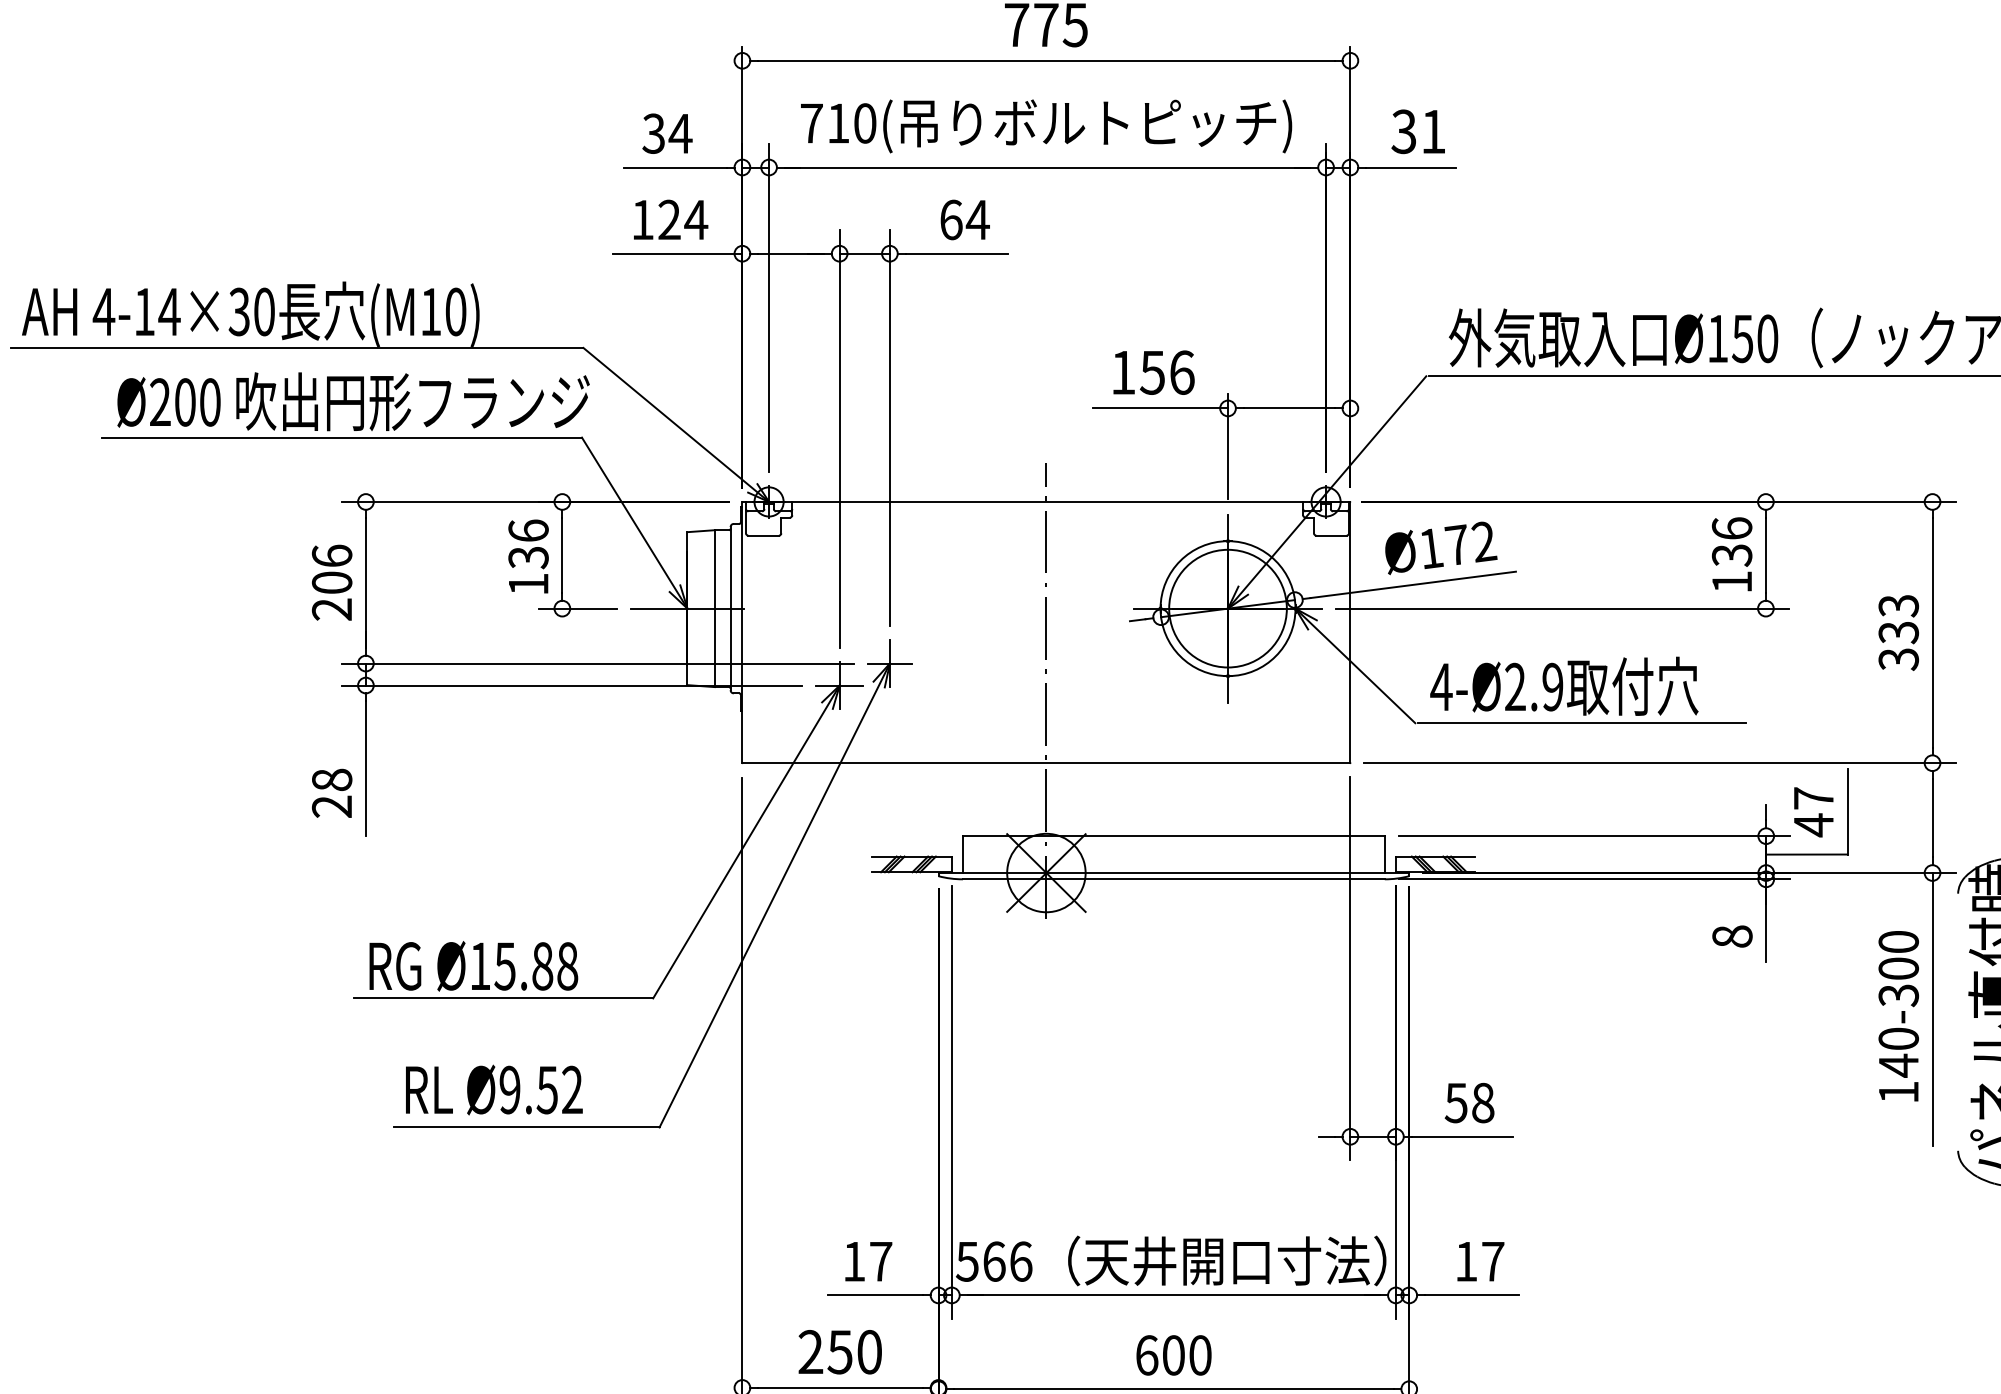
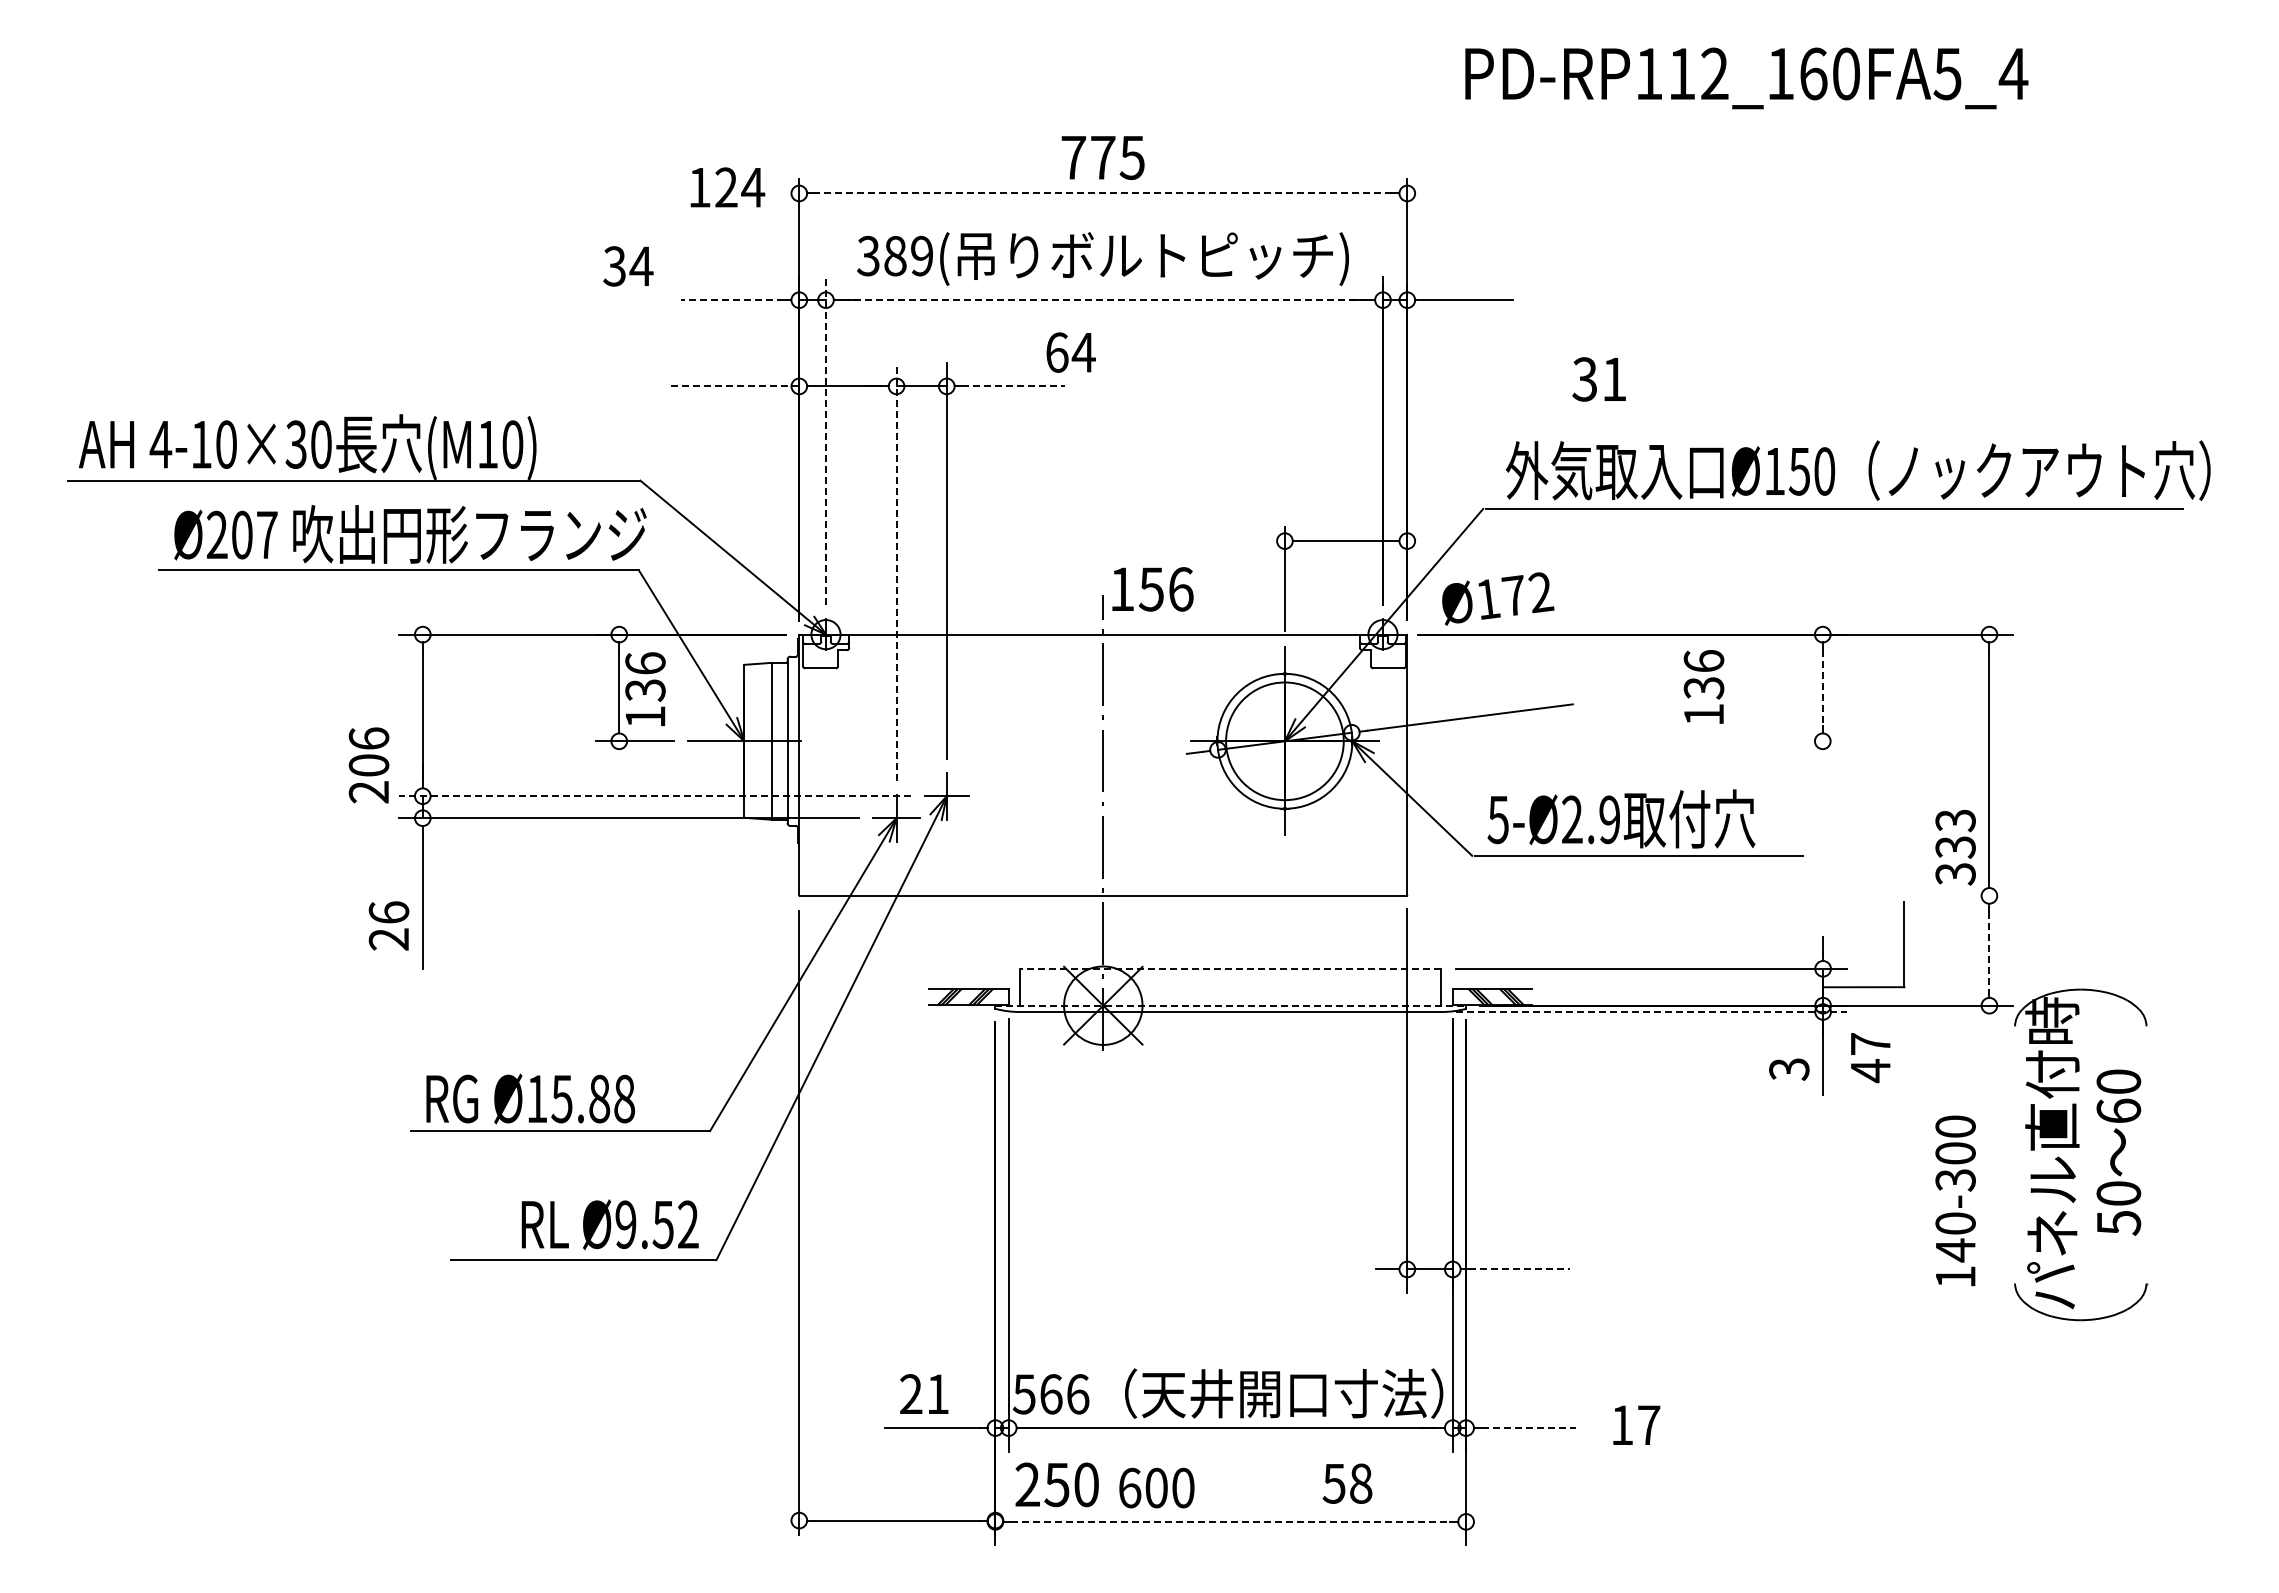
line: (1045, 60) -> (1102, 193), solid -> dashed
text: (838, 122) -> (895, 255), 710( -> 389(
text: (1417, 131) -> (1598, 379), moved
text: (667, 133) -> (628, 266), moved
line: (674, 167) -> (731, 300), solid -> dashed
line: (1047, 167) -> (1104, 300), solid -> dashed
text: (670, 219) -> (727, 187), moved
text: (964, 219) -> (1070, 352), moved
line: (677, 253) -> (734, 386), solid -> dashed
line: (957, 253) -> (1014, 386), solid -> dashed
line: (768, 307) -> (825, 440), solid -> dashed
text: (169, 311) -> (226, 444), 4-14×30 -> 4-10×30
text: (1153, 372) -> (1152, 589), moved
text: (210, 401) -> (267, 534), Ø200 -> Ø207
line: (1160, 408) -> (1217, 541), removed
line: (839, 438) -> (896, 571), solid -> dashed
text: (1441, 547) -> (1498, 598), moved
text: (1731, 553) -> (1703, 686), moved
line: (1765, 554) -> (1822, 687), solid -> dashed
text: (528, 555) -> (645, 688), moved
text: (331, 582) -> (368, 765), moved
line: (1562, 608) -> (1619, 741), removed
text: (1898, 632) -> (1955, 847), moved
line: (597, 663) -> (654, 796), solid -> dashed
text: (1441, 687) -> (1498, 820), 4-Ø2.9 -> 5-Ø2.9
line: (1659, 762) -> (1716, 895), removed
text: (331, 779) -> (388, 912), 28 -> 26
text: (1813, 812) -> (1870, 1058), moved
line: (1932, 818) -> (1989, 951), solid -> dashed
line: (1173, 835) -> (1230, 968), solid -> dashed
line: (1174, 872) -> (1231, 1005), solid -> dashed
line: (1594, 878) -> (1651, 1011), solid -> dashed
text: (1732, 936) -> (1789, 1069), 8 -> 3
line: (1932, 1008) -> (1989, 1141), removed
text: (1898, 1015) -> (1955, 1200), moved
text: (493, 1089) -> (609, 1224), moved
text: (1469, 1102) -> (1347, 1483), moved
line: (1462, 1136) -> (1519, 1269), solid -> dashed
text: (867, 1260) -> (924, 1393), 17 -> 21
text: (1480, 1260) -> (1636, 1424), moved
line: (1472, 1295) -> (1529, 1428), solid -> dashed
text: (839, 1351) -> (1056, 1484), moved
text: (1173, 1354) -> (1156, 1487), moved
line: (1173, 1388) -> (1230, 1521), solid -> dashed

